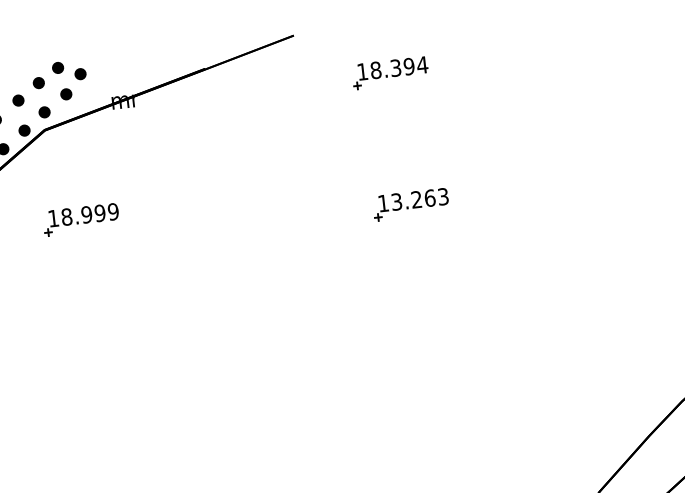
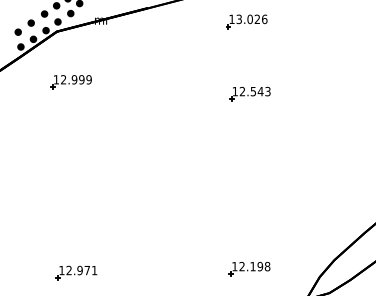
text: (398, 68) -> (251, 19), 18.394 -> 13.026
text: (413, 199) -> (251, 91), 13.263 -> 12.543
text: (66, 216) -> (63, 79), 18.999 -> 12.999

